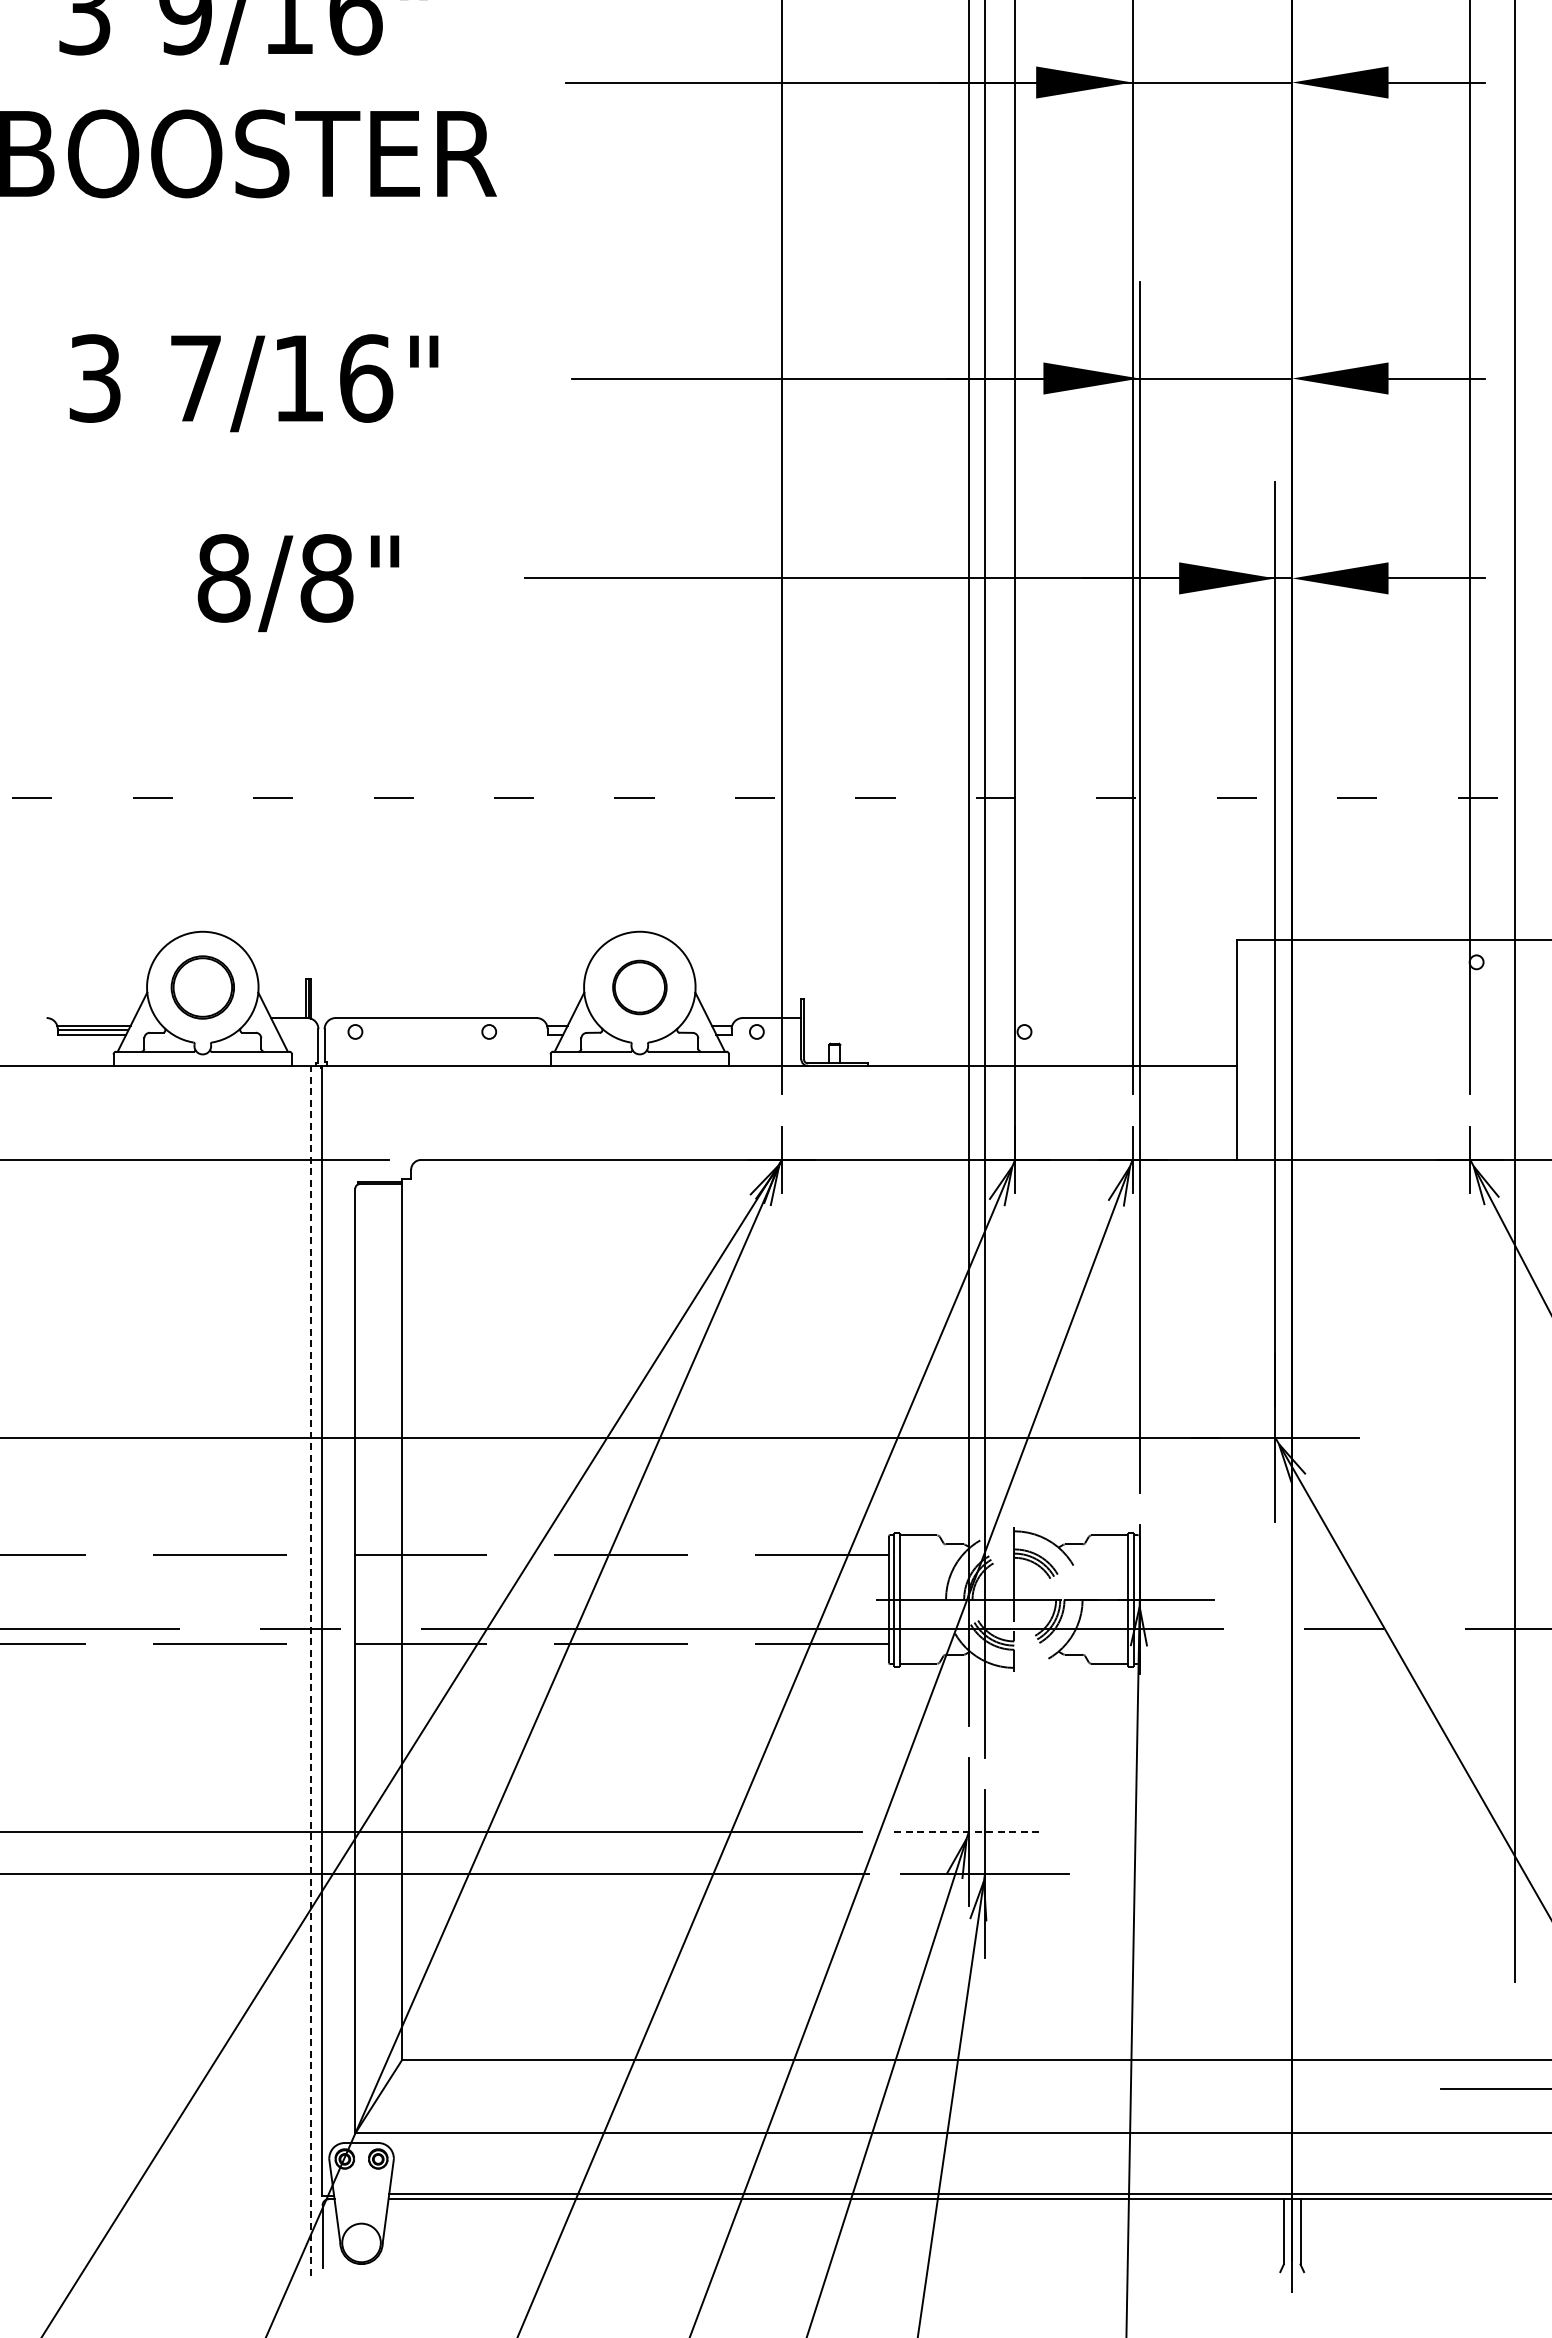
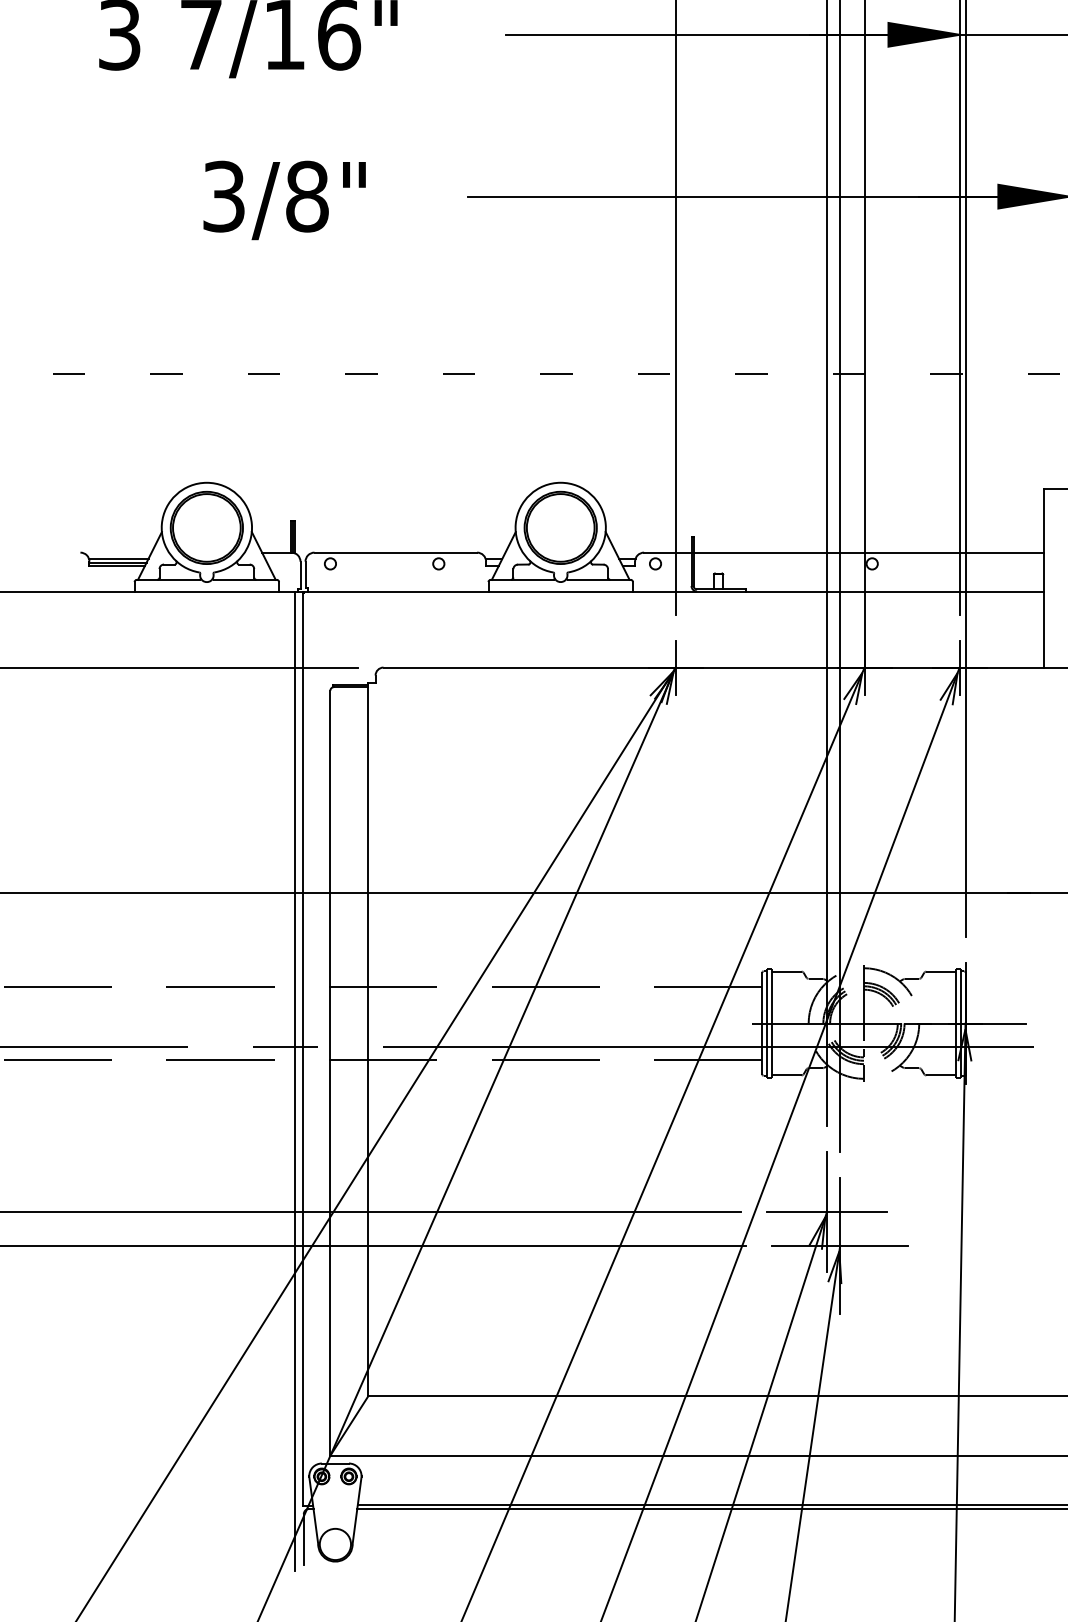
text: (223, 578) -> (223, 196), 8/8" -> 3/8"
part: (202, 987) -> (206, 527), size x1.43
part: (639, 987) -> (560, 527), size x1.67
line: (1020, 1018) -> (868, 553), added
line: (311, 1670) -> (294, 1080), dashed -> solid
line: (969, 1832) -> (827, 1212), dashed -> solid

